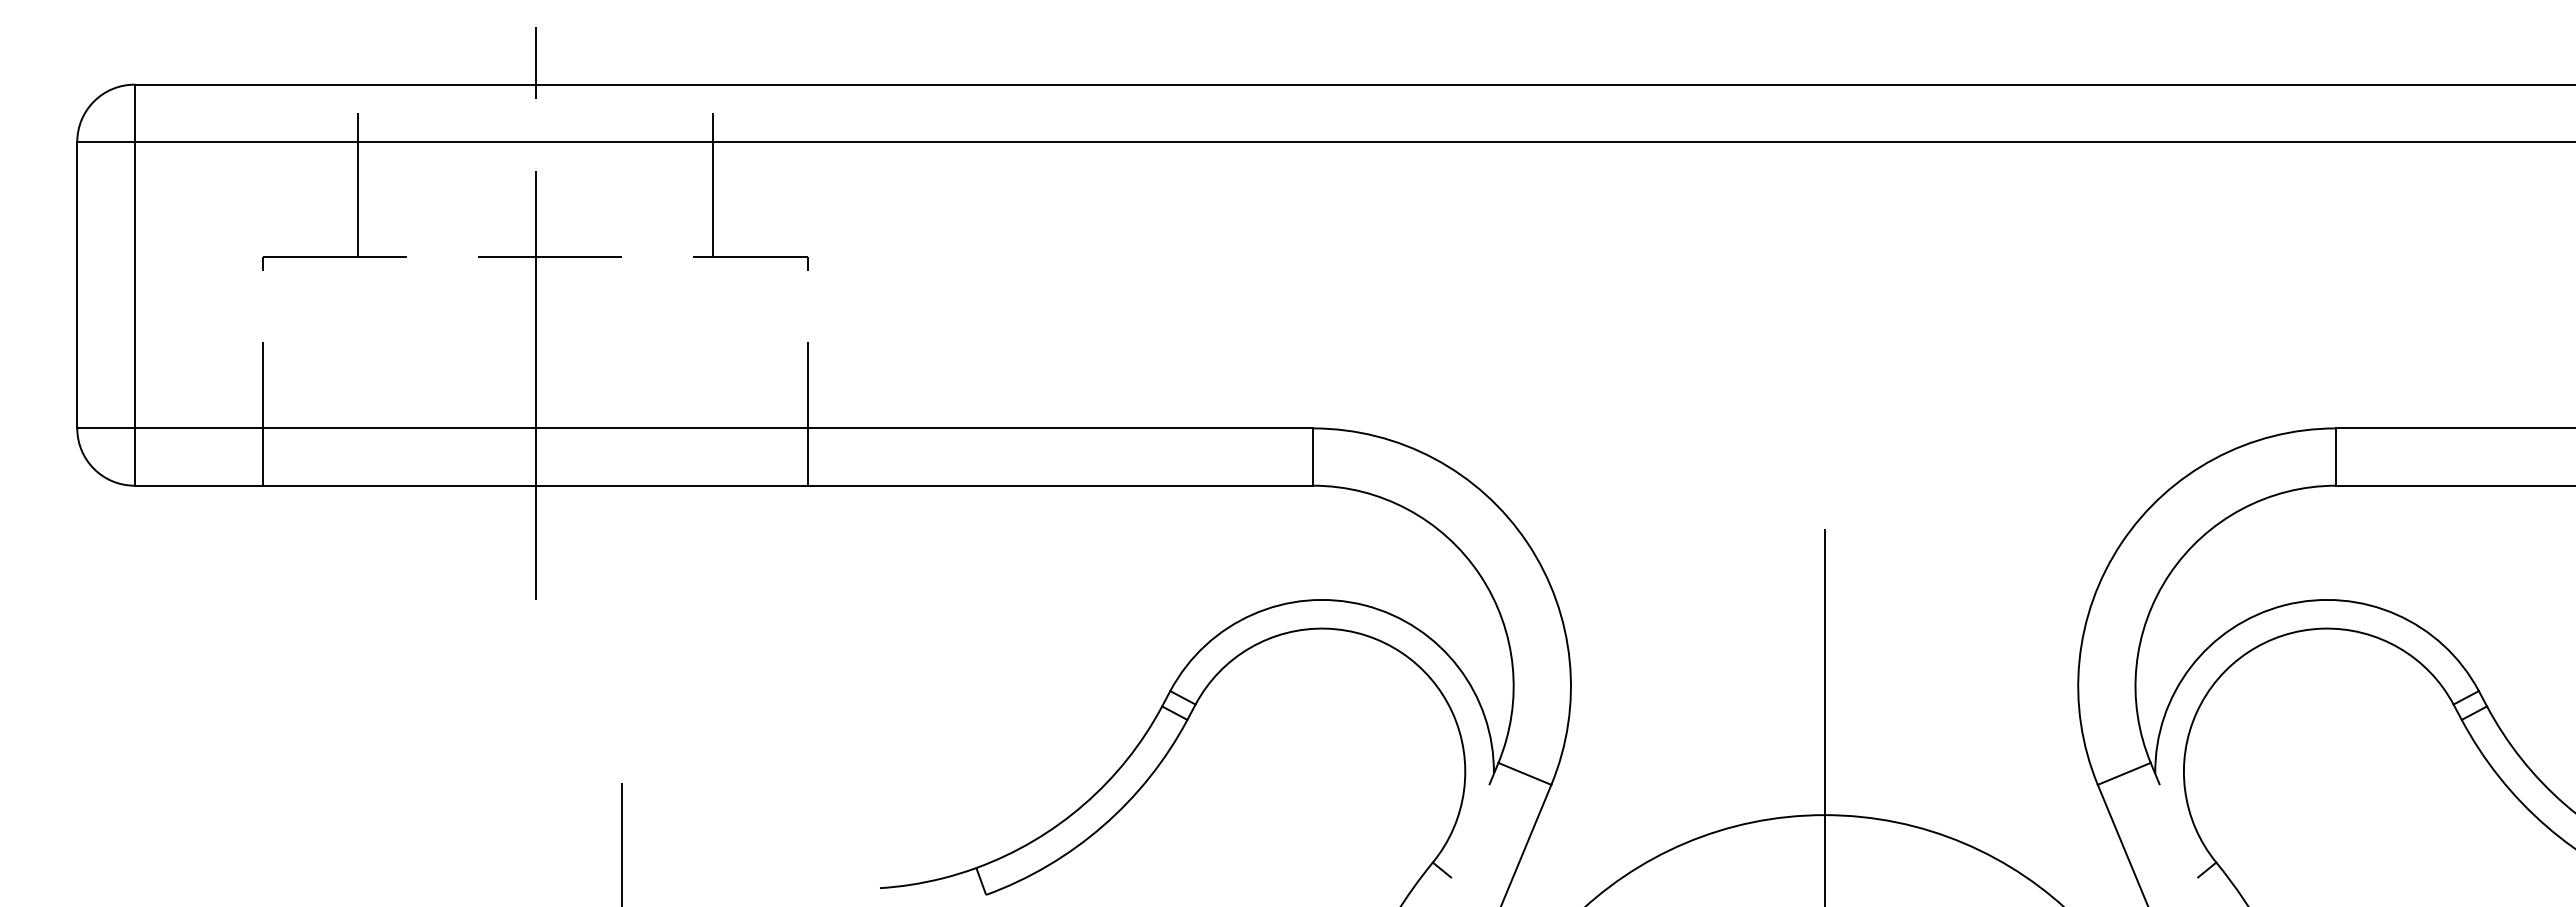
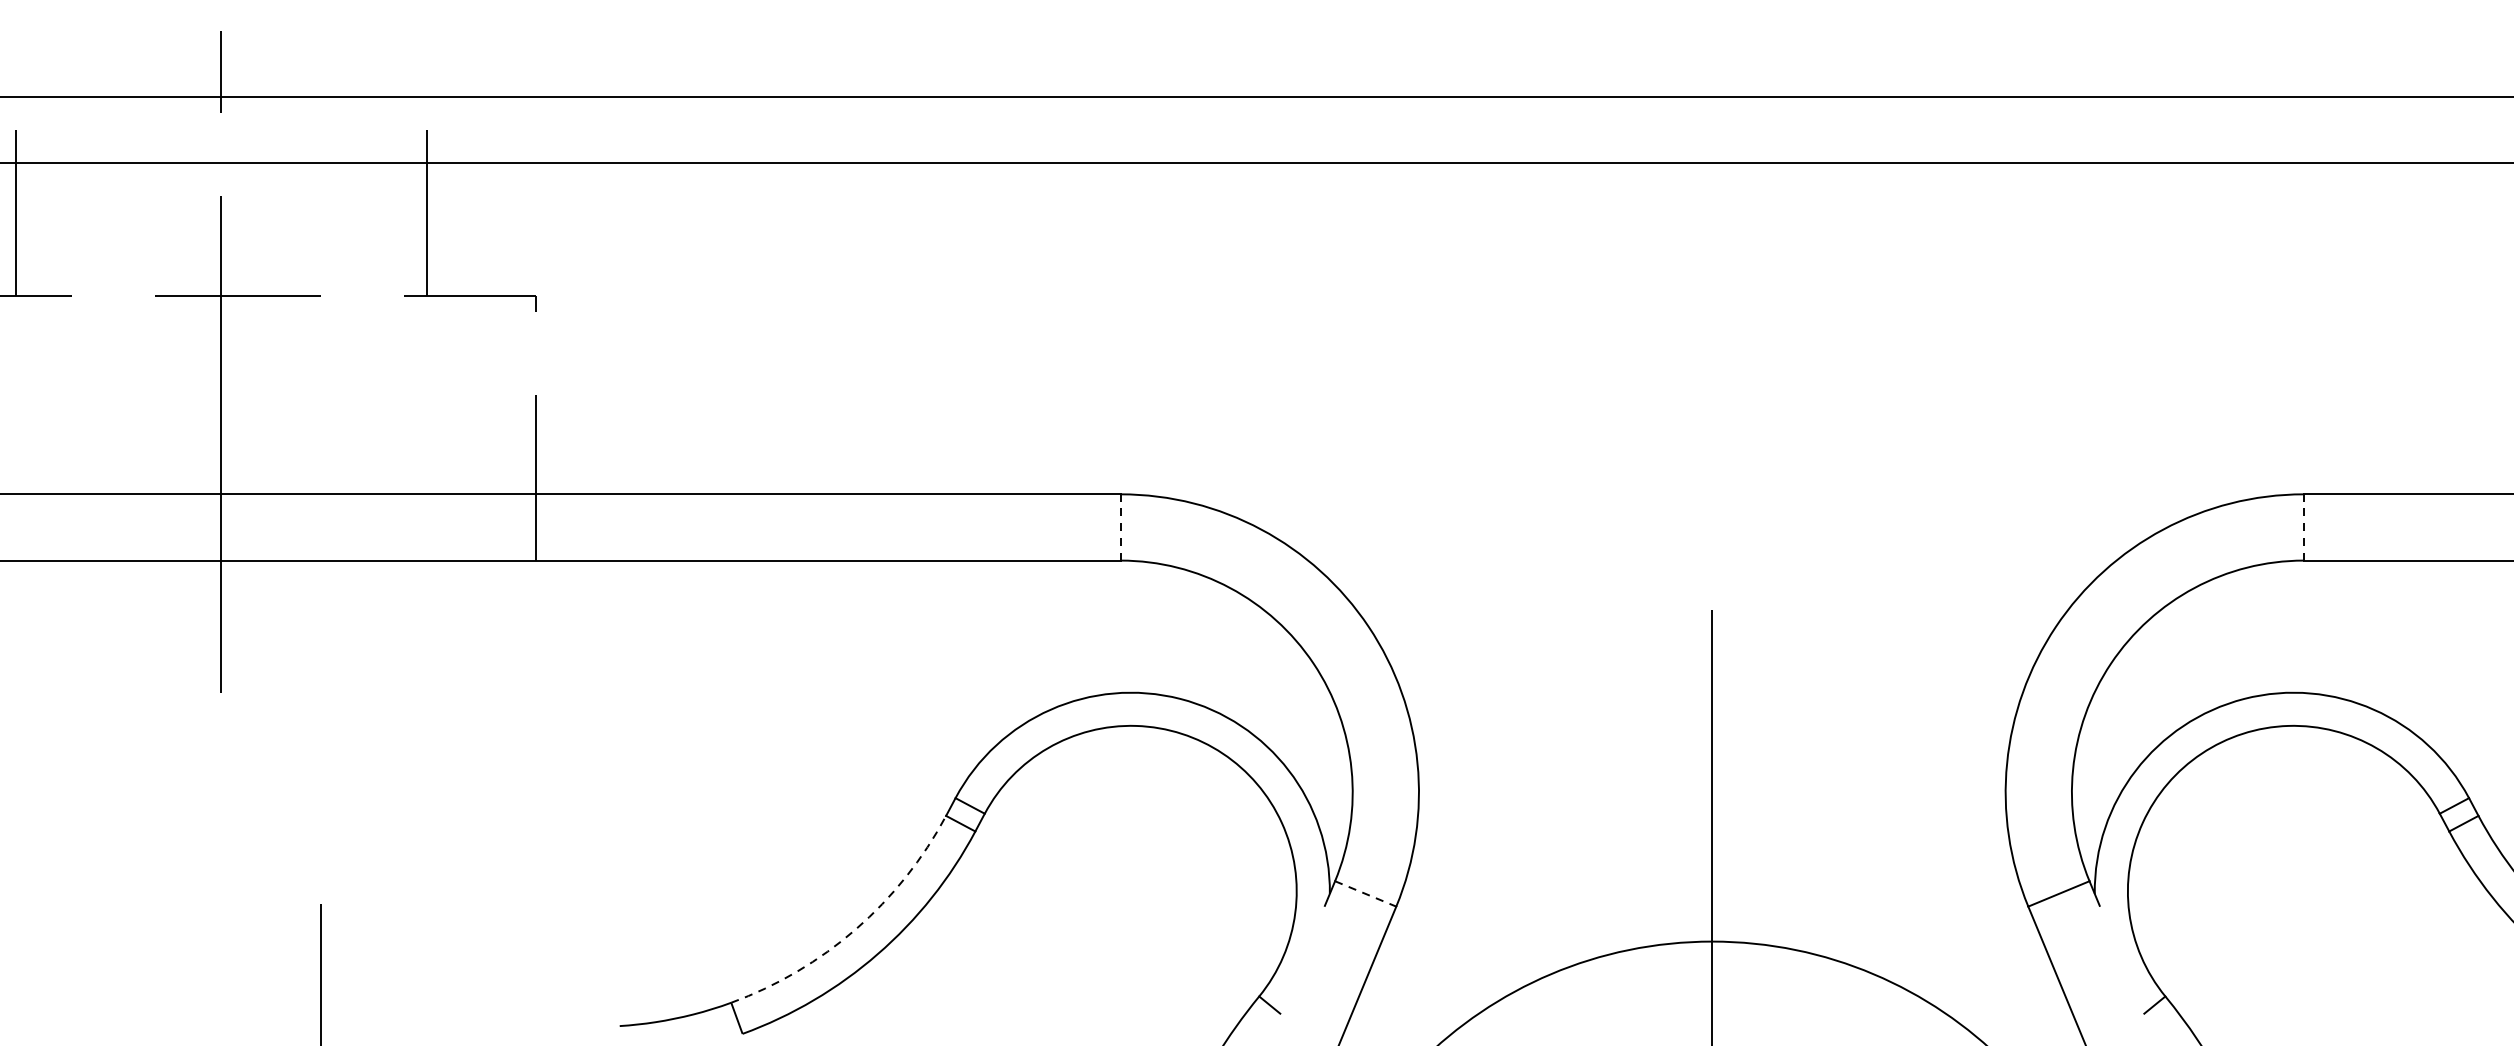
line: (1313, 457) -> (1121, 527), solid -> dashed
line: (2336, 457) -> (2304, 527), solid -> dashed
line: (1524, 773) -> (1365, 893), solid -> dashed
arc: (1084, 804) -> (856, 929), solid -> dashed

